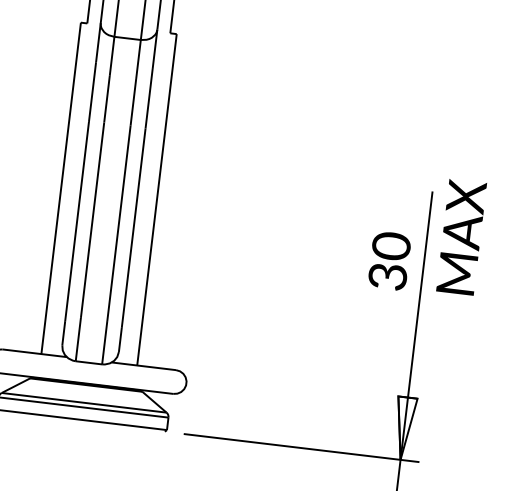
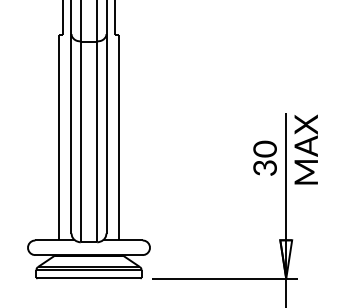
text: (460, 236) -> (305, 149), moved

